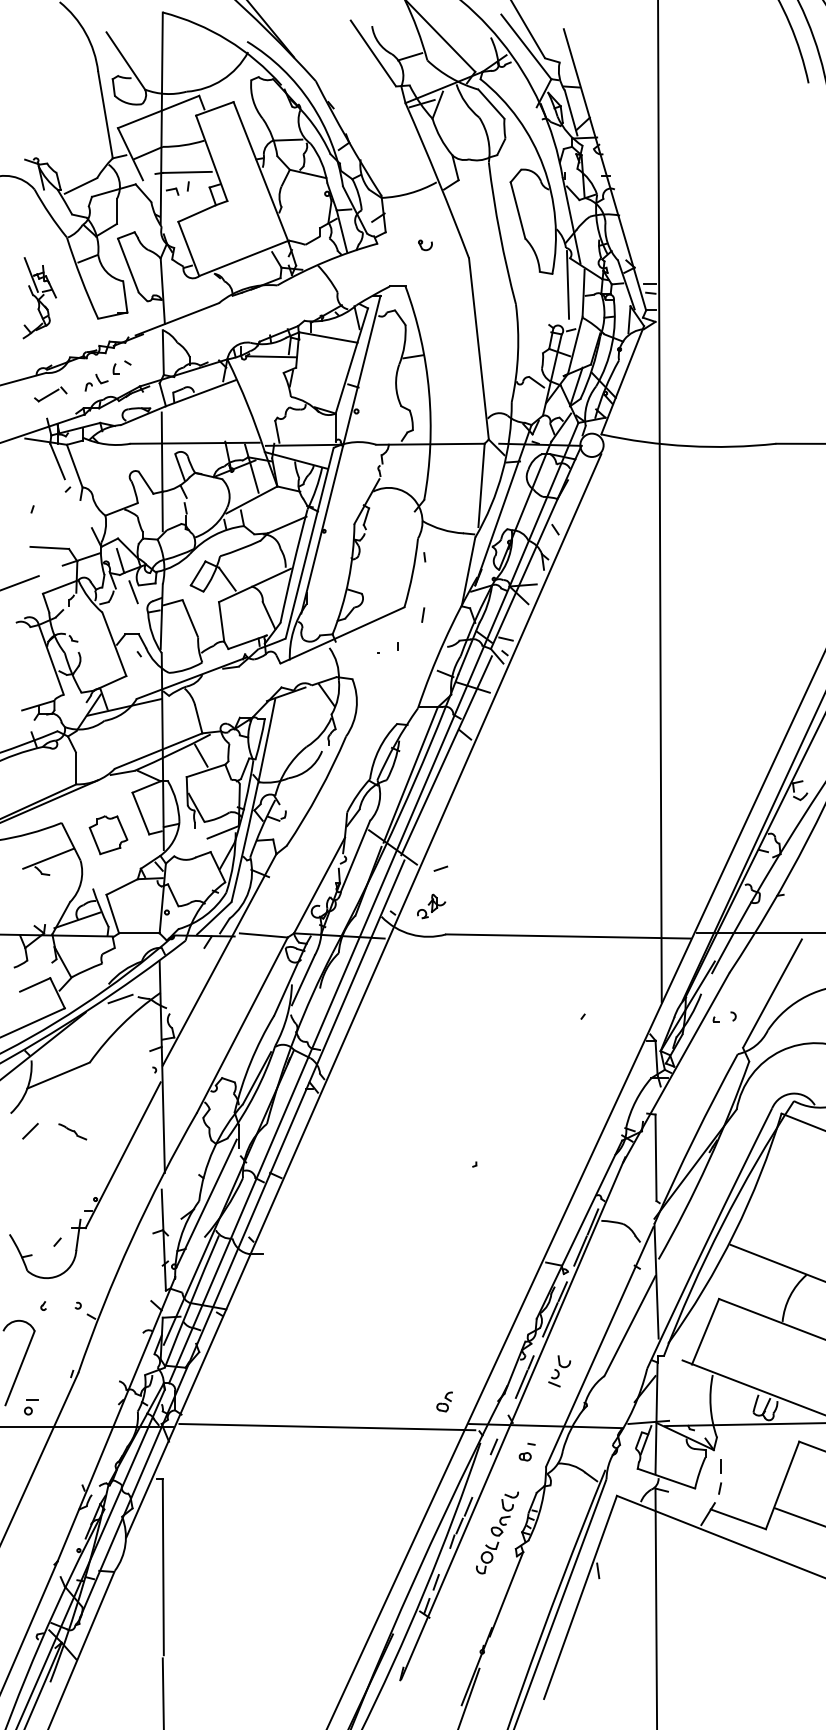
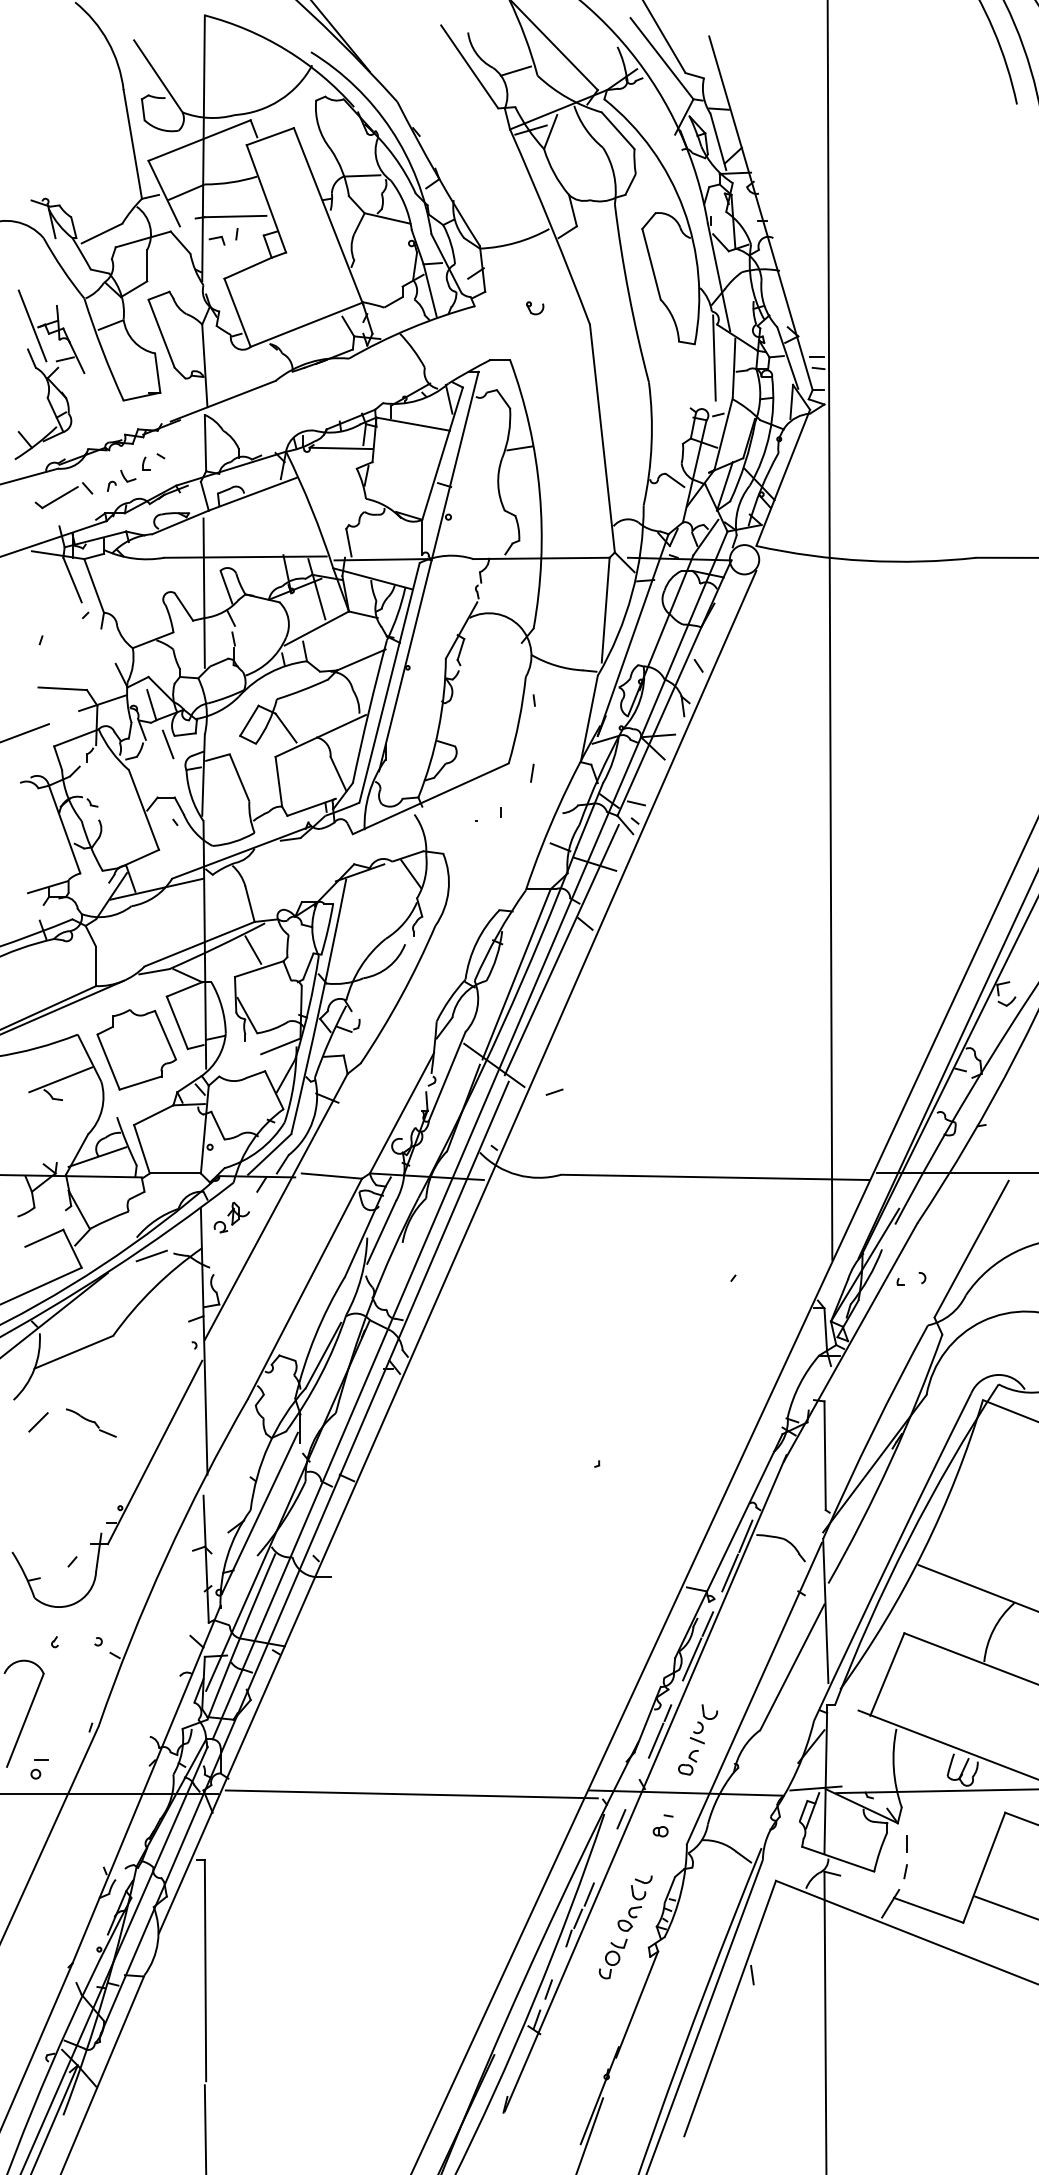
part: (39, 298) -> (49, 374), size x1.67
part: (50, 394) -> (63, 495), size x1.43
part: (108, 834) -> (136, 1049), size x1.67
part: (431, 906) -> (231, 1217), moved
part: (72, 1131) -> (91, 1422), size x1.43
part: (444, 1401) -> (688, 1762), moved

